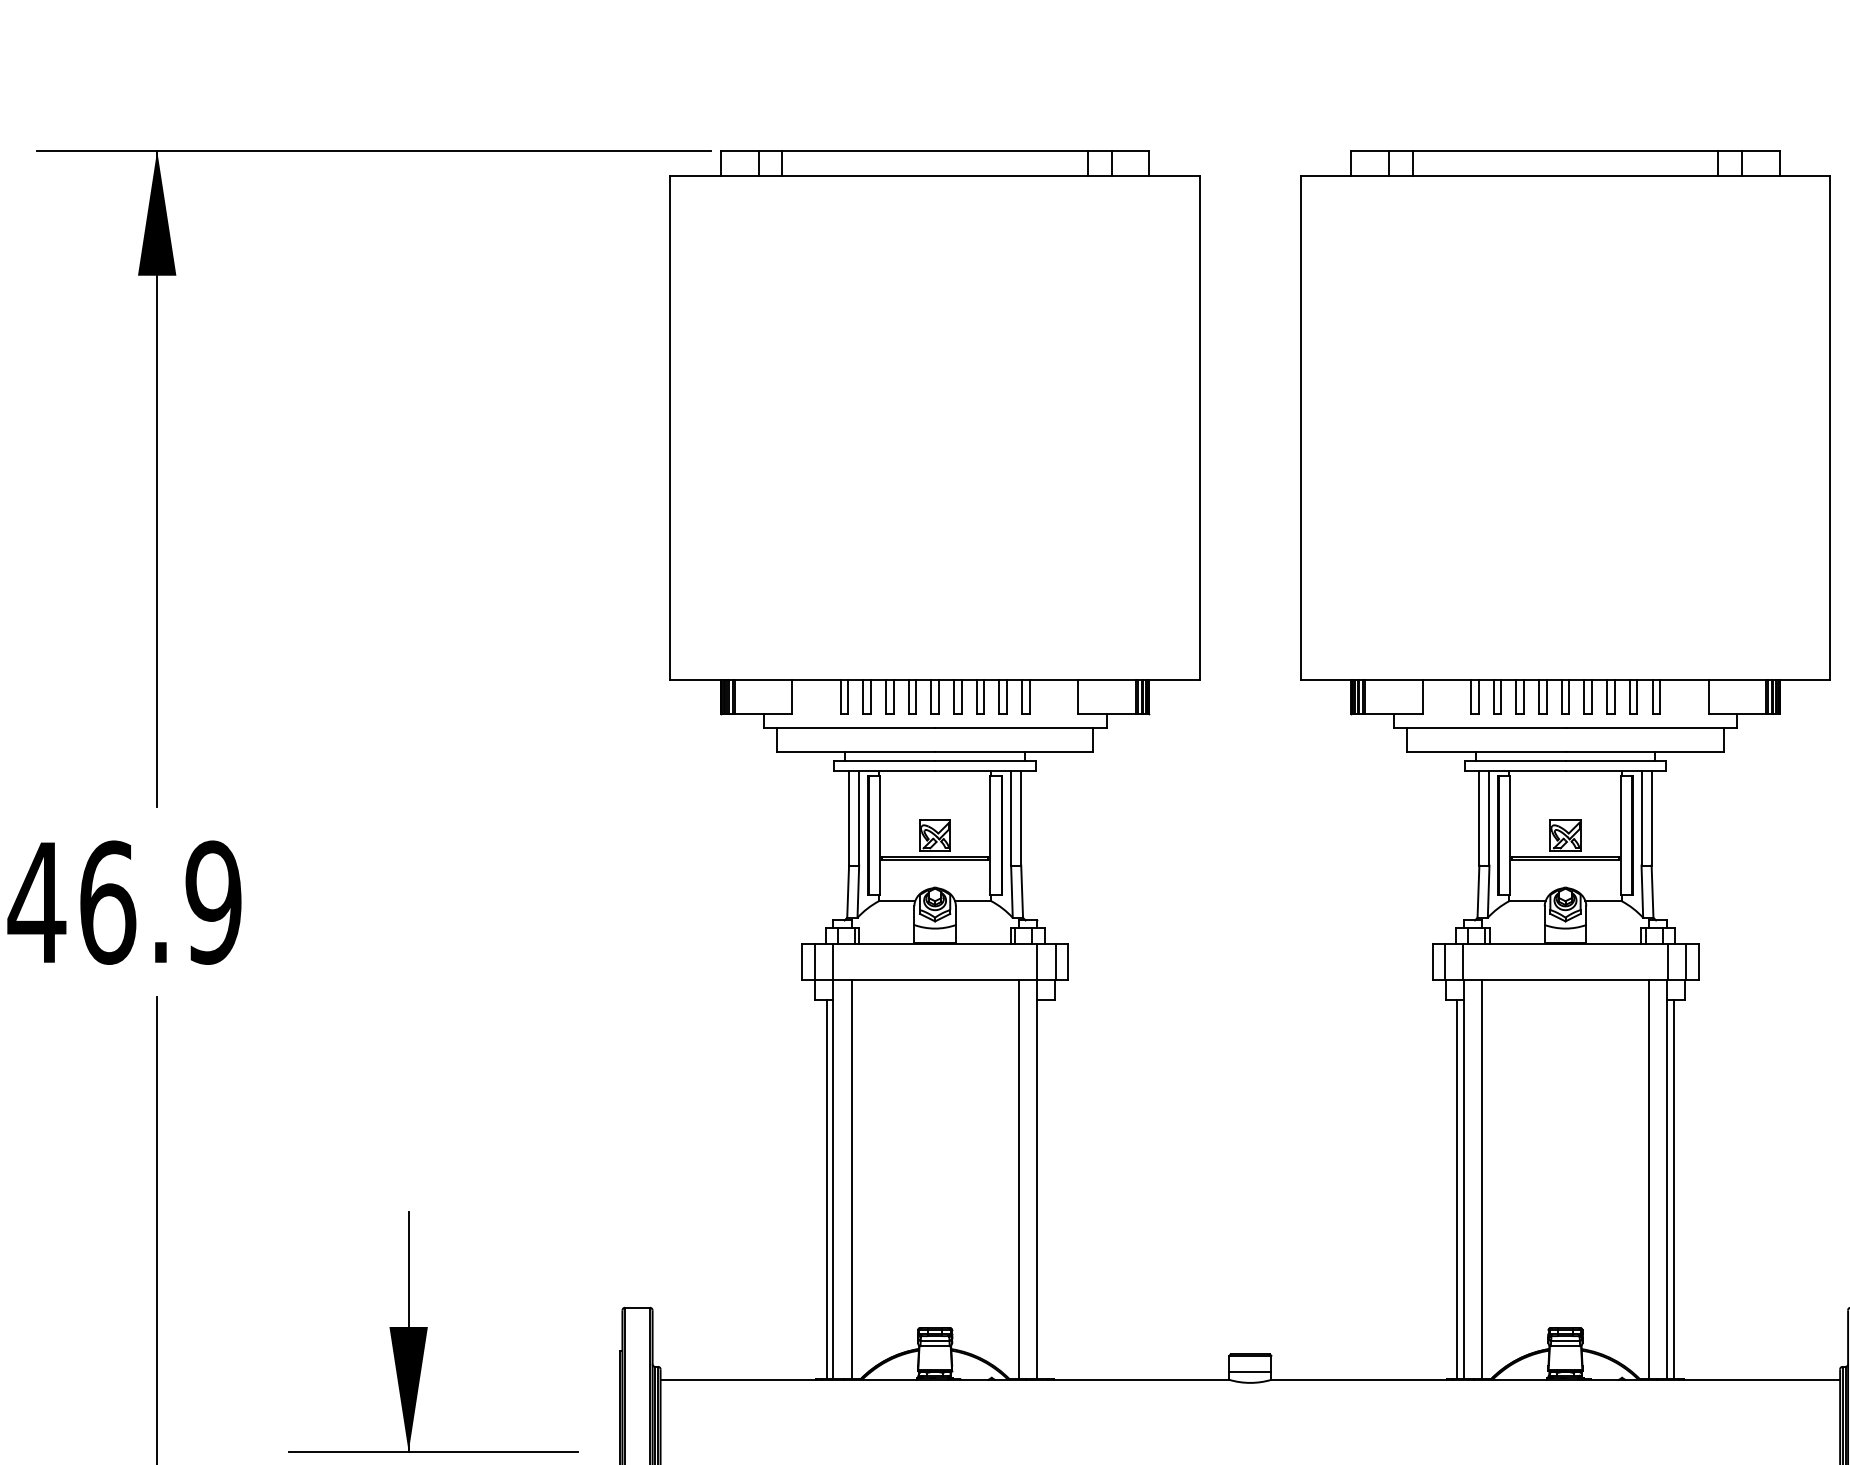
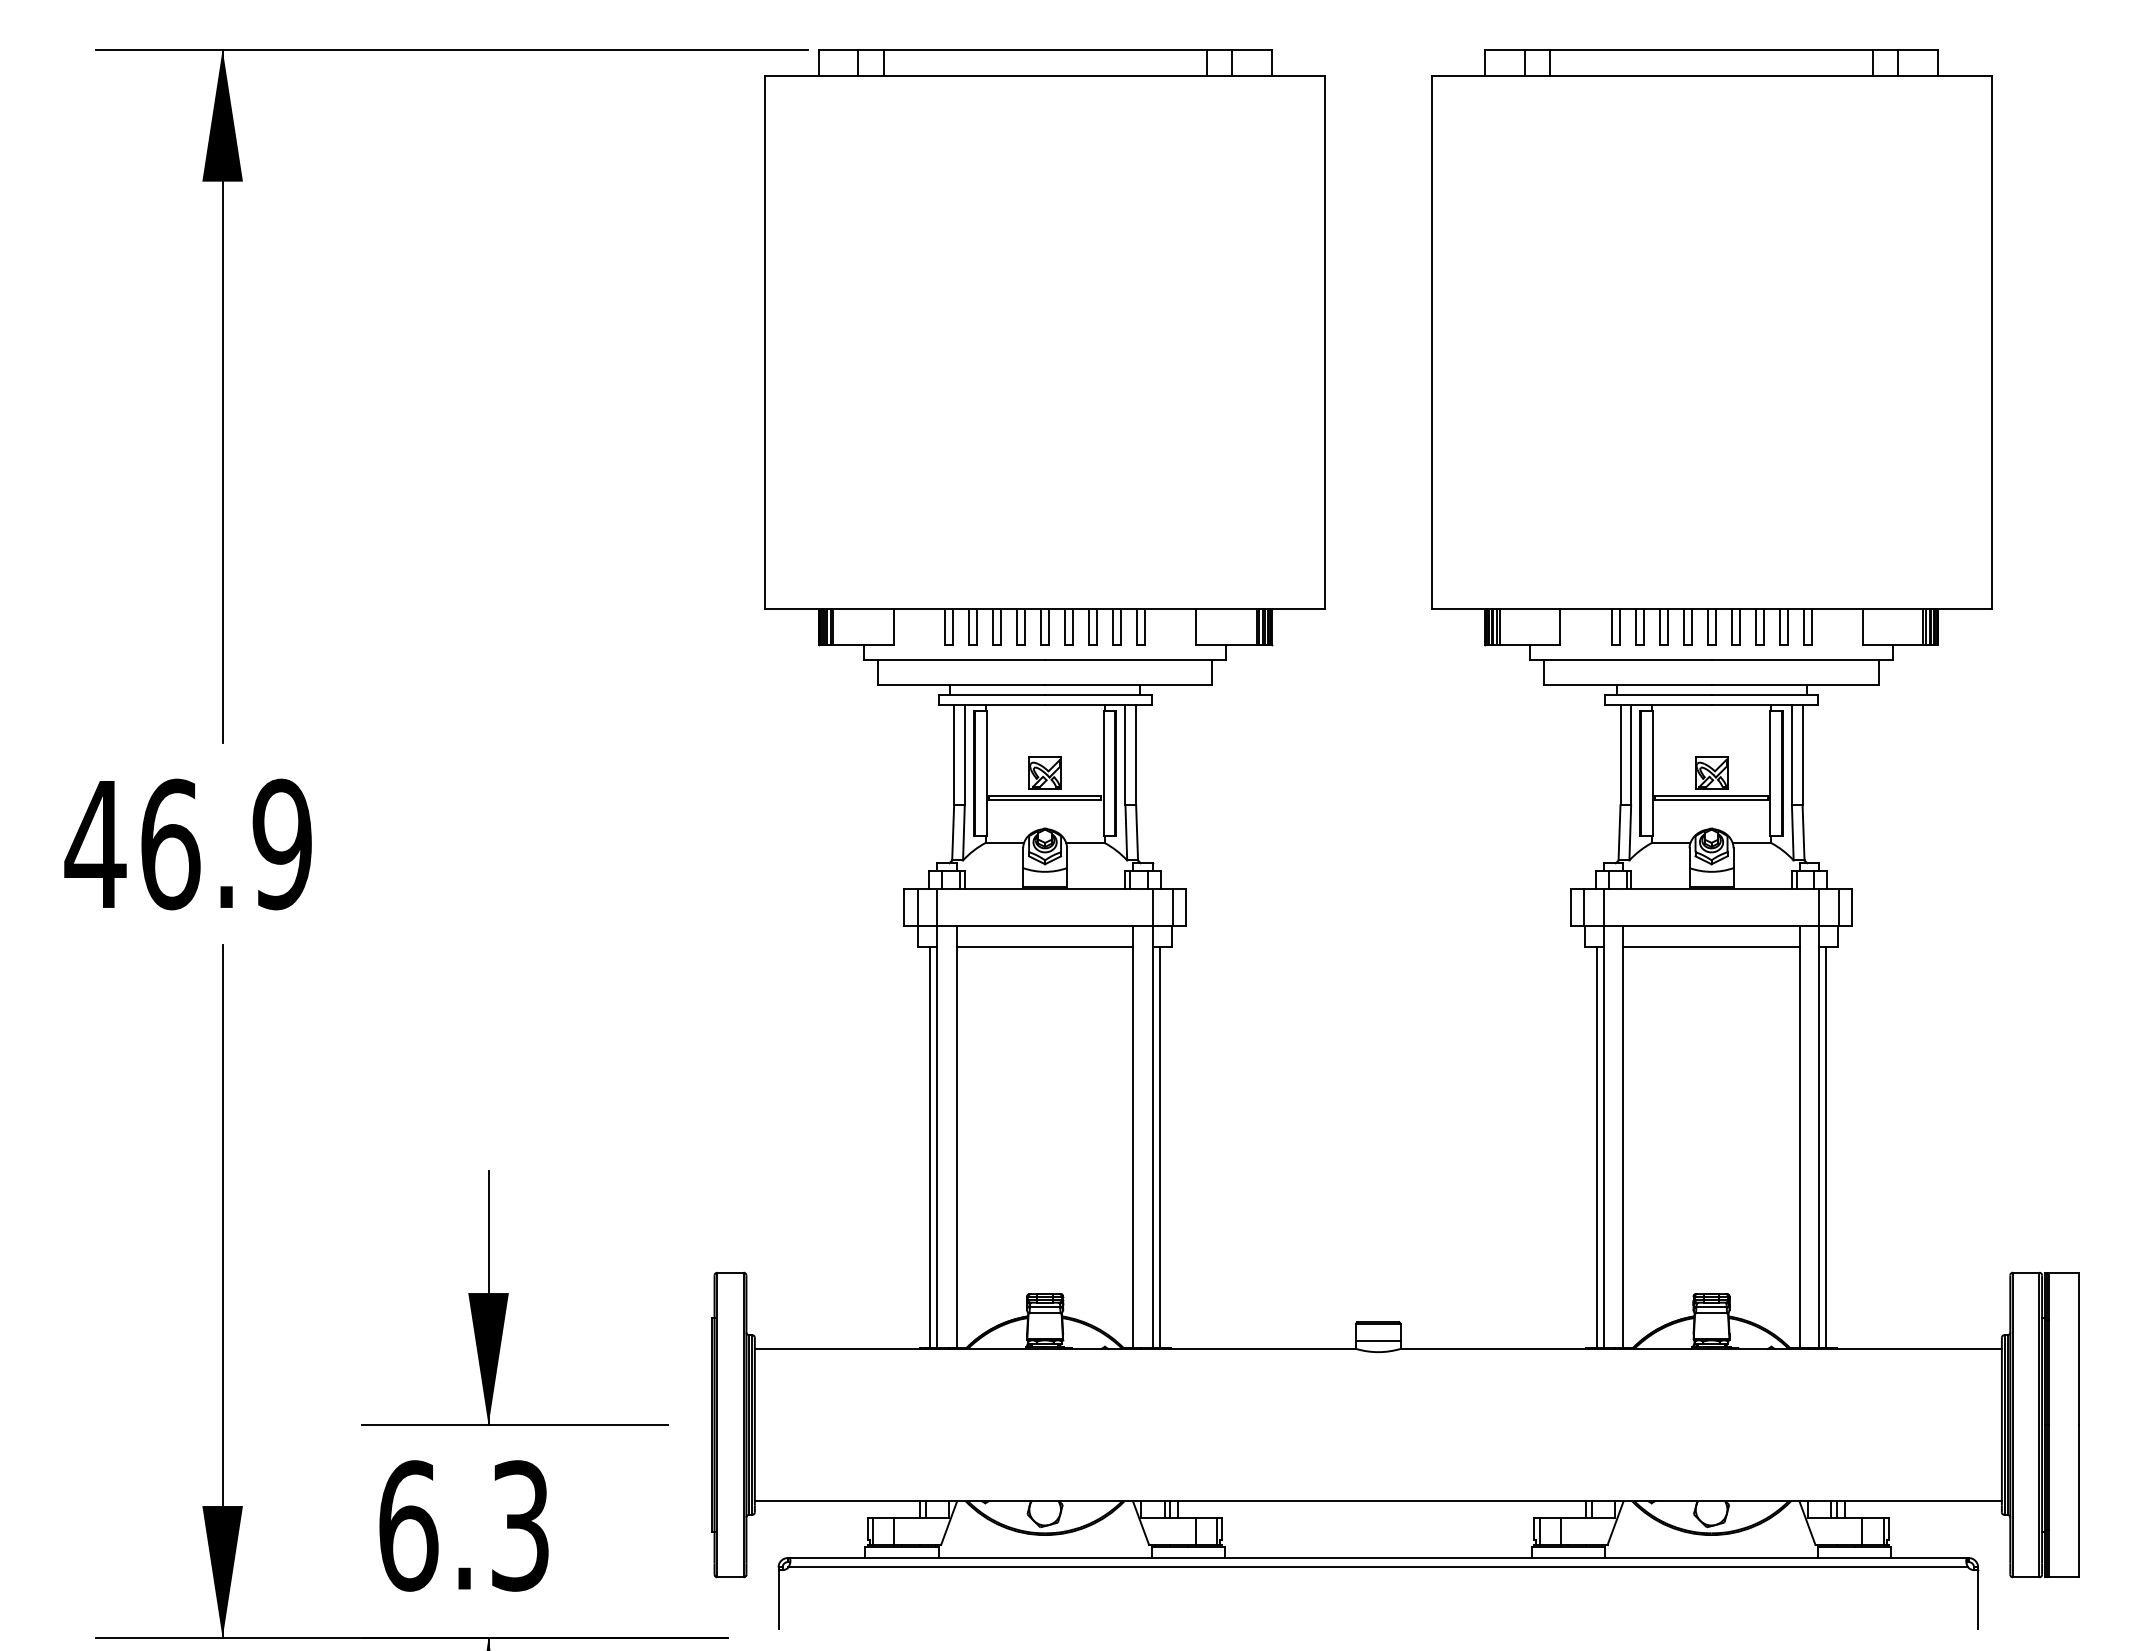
line: (934, 1000) -> (1044, 947), added
line: (1565, 1000) -> (1711, 947), added
line: (1043, 1189) -> (1159, 1147), added

